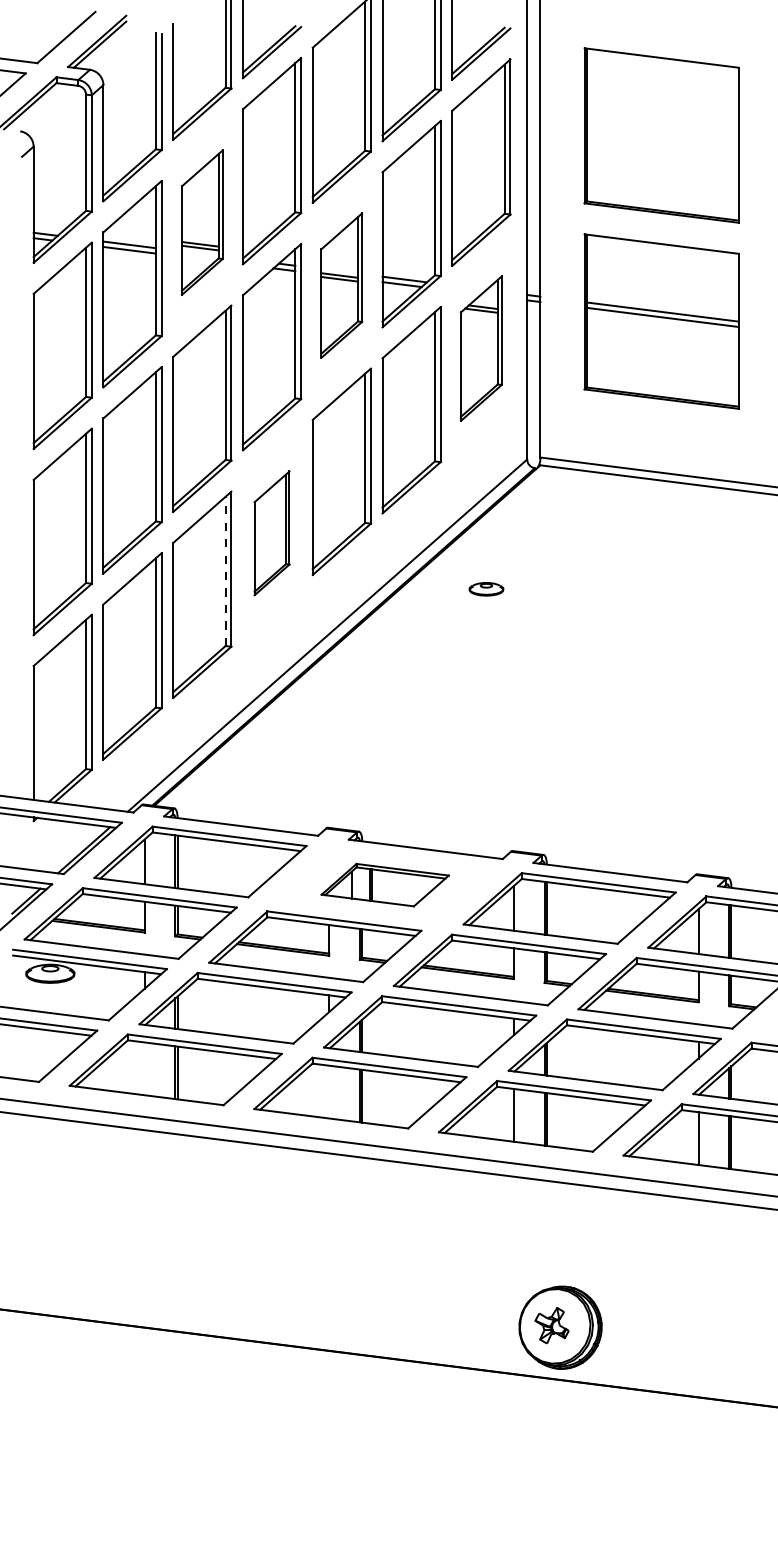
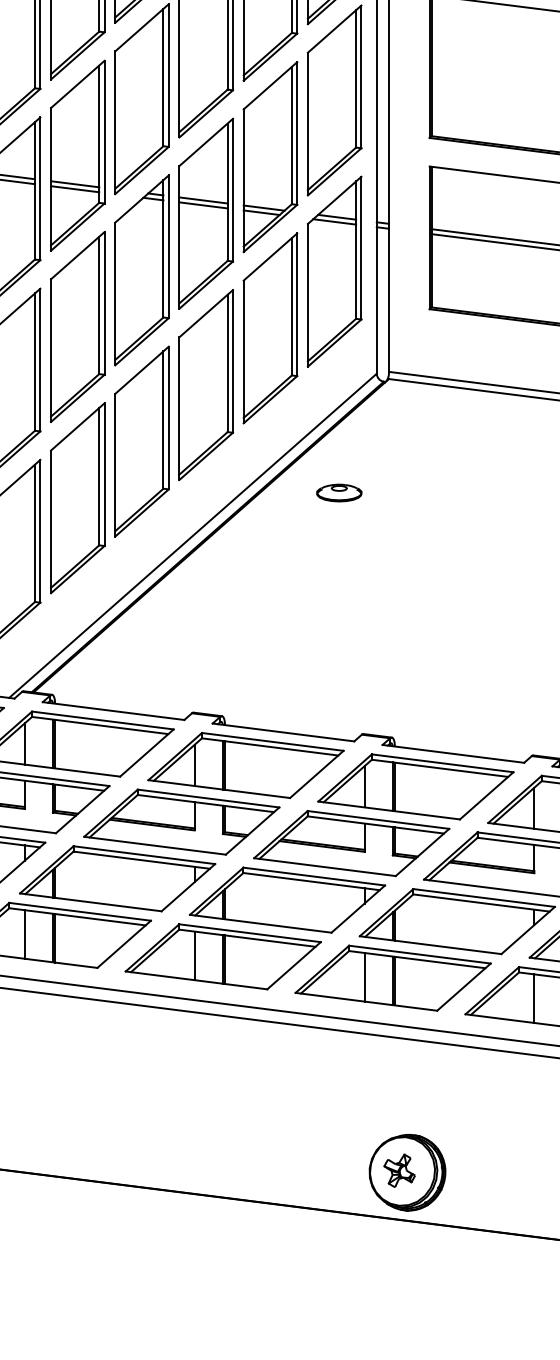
part: (202, 222) -> (77, 155), size x1.43
part: (341, 285) -> (205, 213), size x1.43
part: (481, 348) -> (334, 271), size x1.43
part: (271, 533) -> (141, 441), size x1.67
line: (225, 571) -> (99, 476), dashed -> solid
part: (486, 589) -> (339, 493), size x1.43
part: (385, 884) -> (246, 764), size x1.67
line: (144, 1068) -> (24, 934), added
line: (329, 1091) -> (194, 955), added

